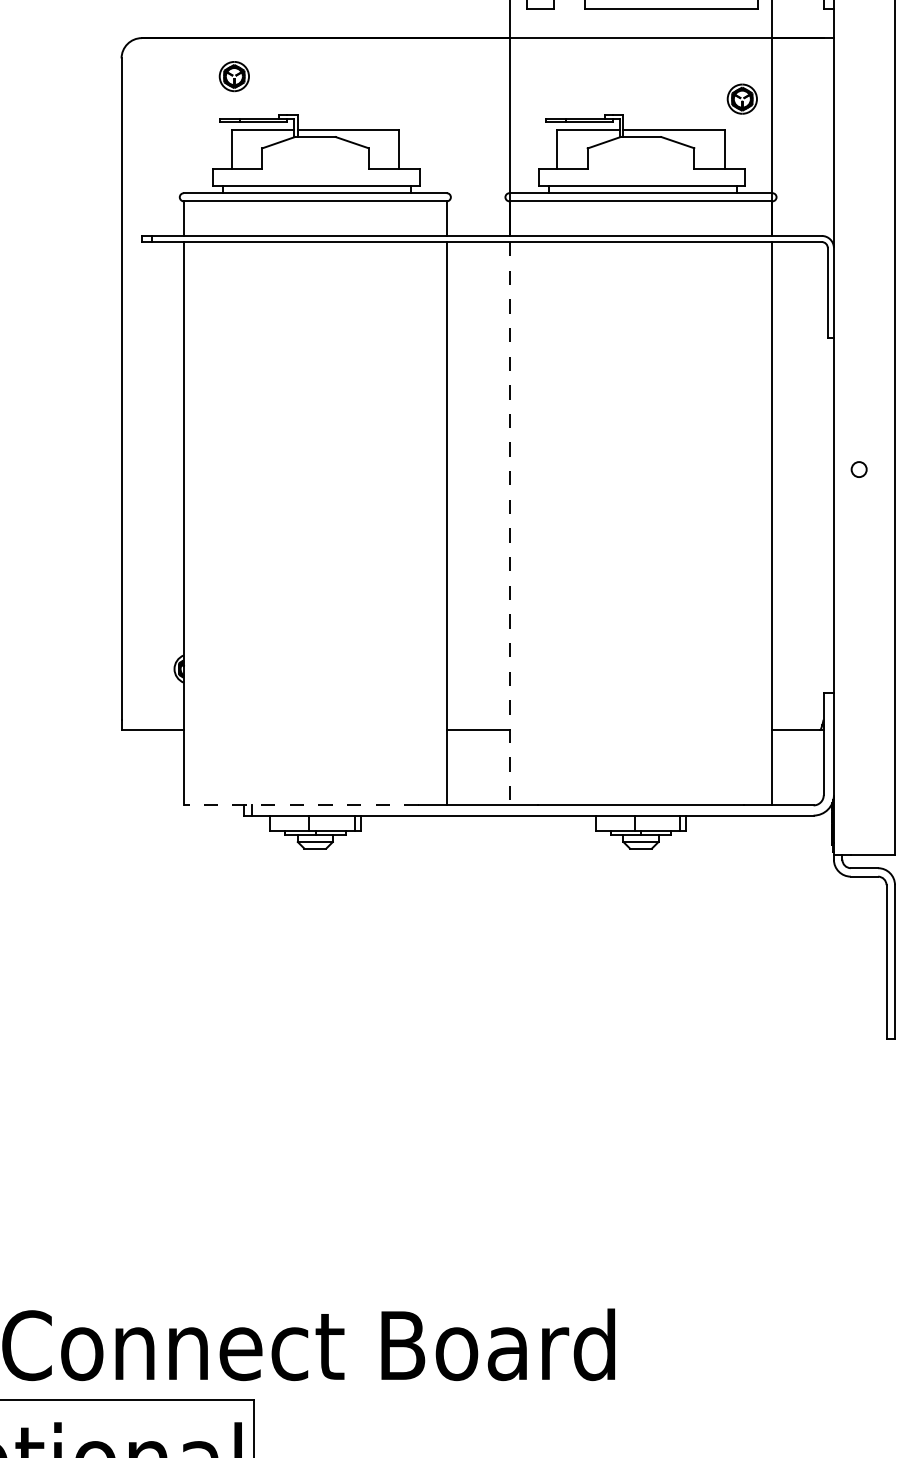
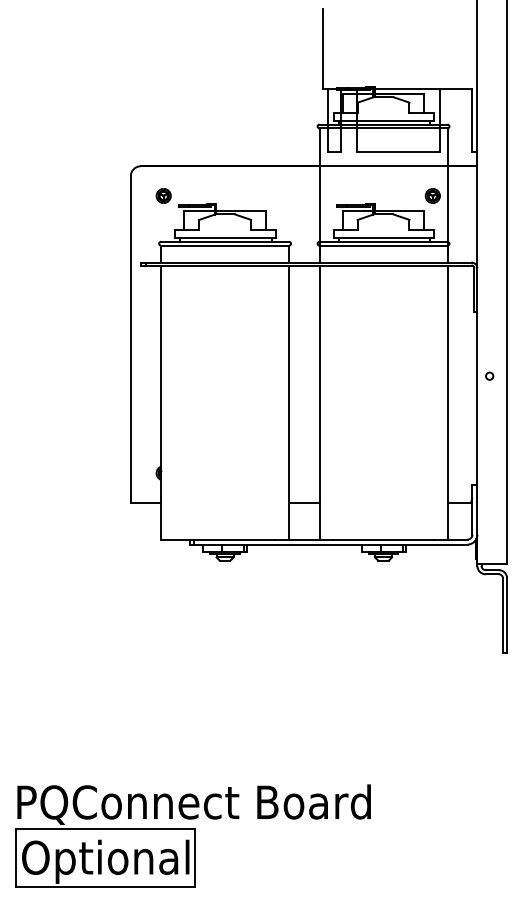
part: (233, 75) -> (163, 195), moved
line: (509, 525) -> (319, 403), dashed -> solid
line: (299, 805) -> (217, 539), dashed -> solid

